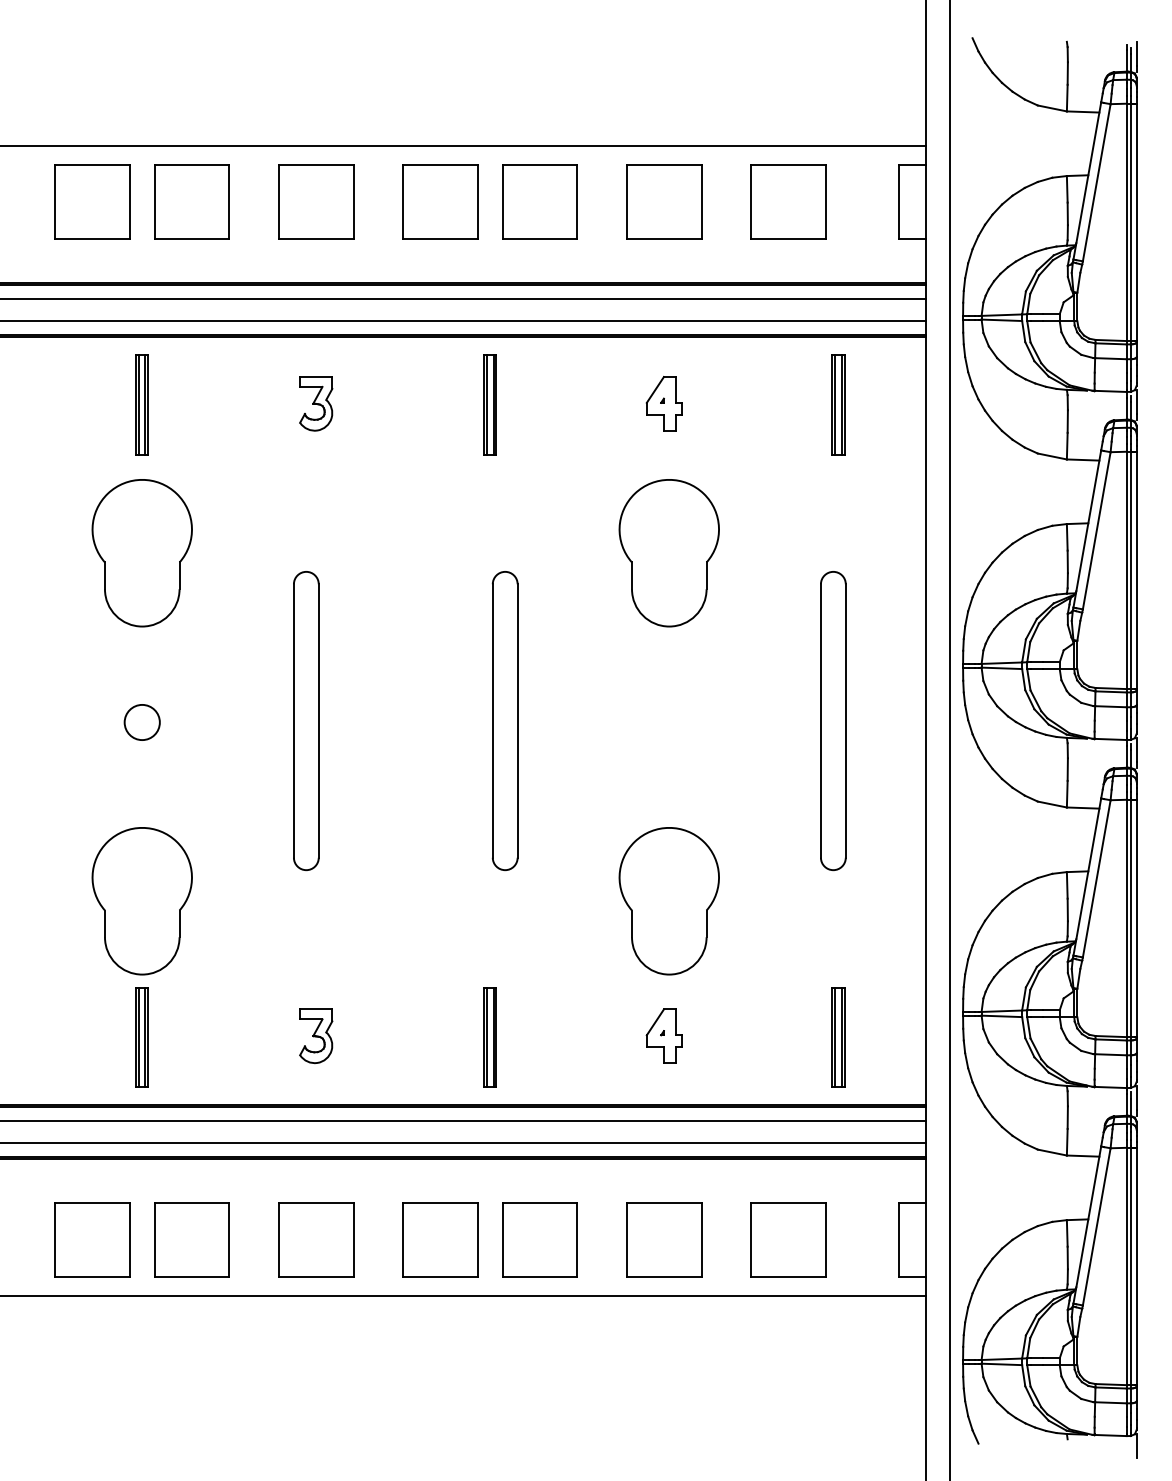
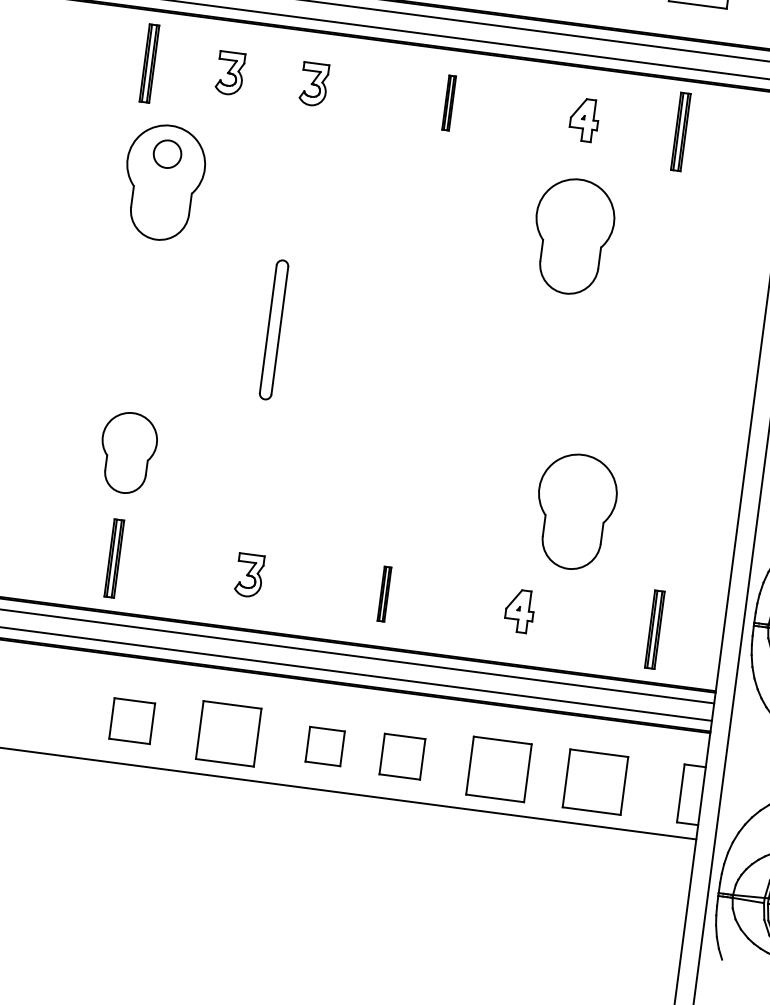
part: (208, 403) -> (230, 73), added
part: (141, 404) -> (148, 63), moved
part: (489, 404) -> (448, 102), size x0.7
part: (838, 404) -> (681, 131), moved
part: (306, 721) -> (274, 330), size x0.6
part: (504, 721) -> (427, 350), removed
part: (833, 721) -> (683, 384), removed
circle: (141, 722) -> (166, 154), moved
part: (141, 901) -> (127, 453), size x0.7
part: (668, 901) -> (574, 511), moved
part: (489, 1037) -> (383, 594), size x0.7
part: (92, 1239) -> (55, 710), removed
part: (191, 1239) -> (131, 720), size x0.7
part: (440, 1239) -> (325, 746), size x0.6
part: (539, 1239) -> (402, 756), size x0.7

